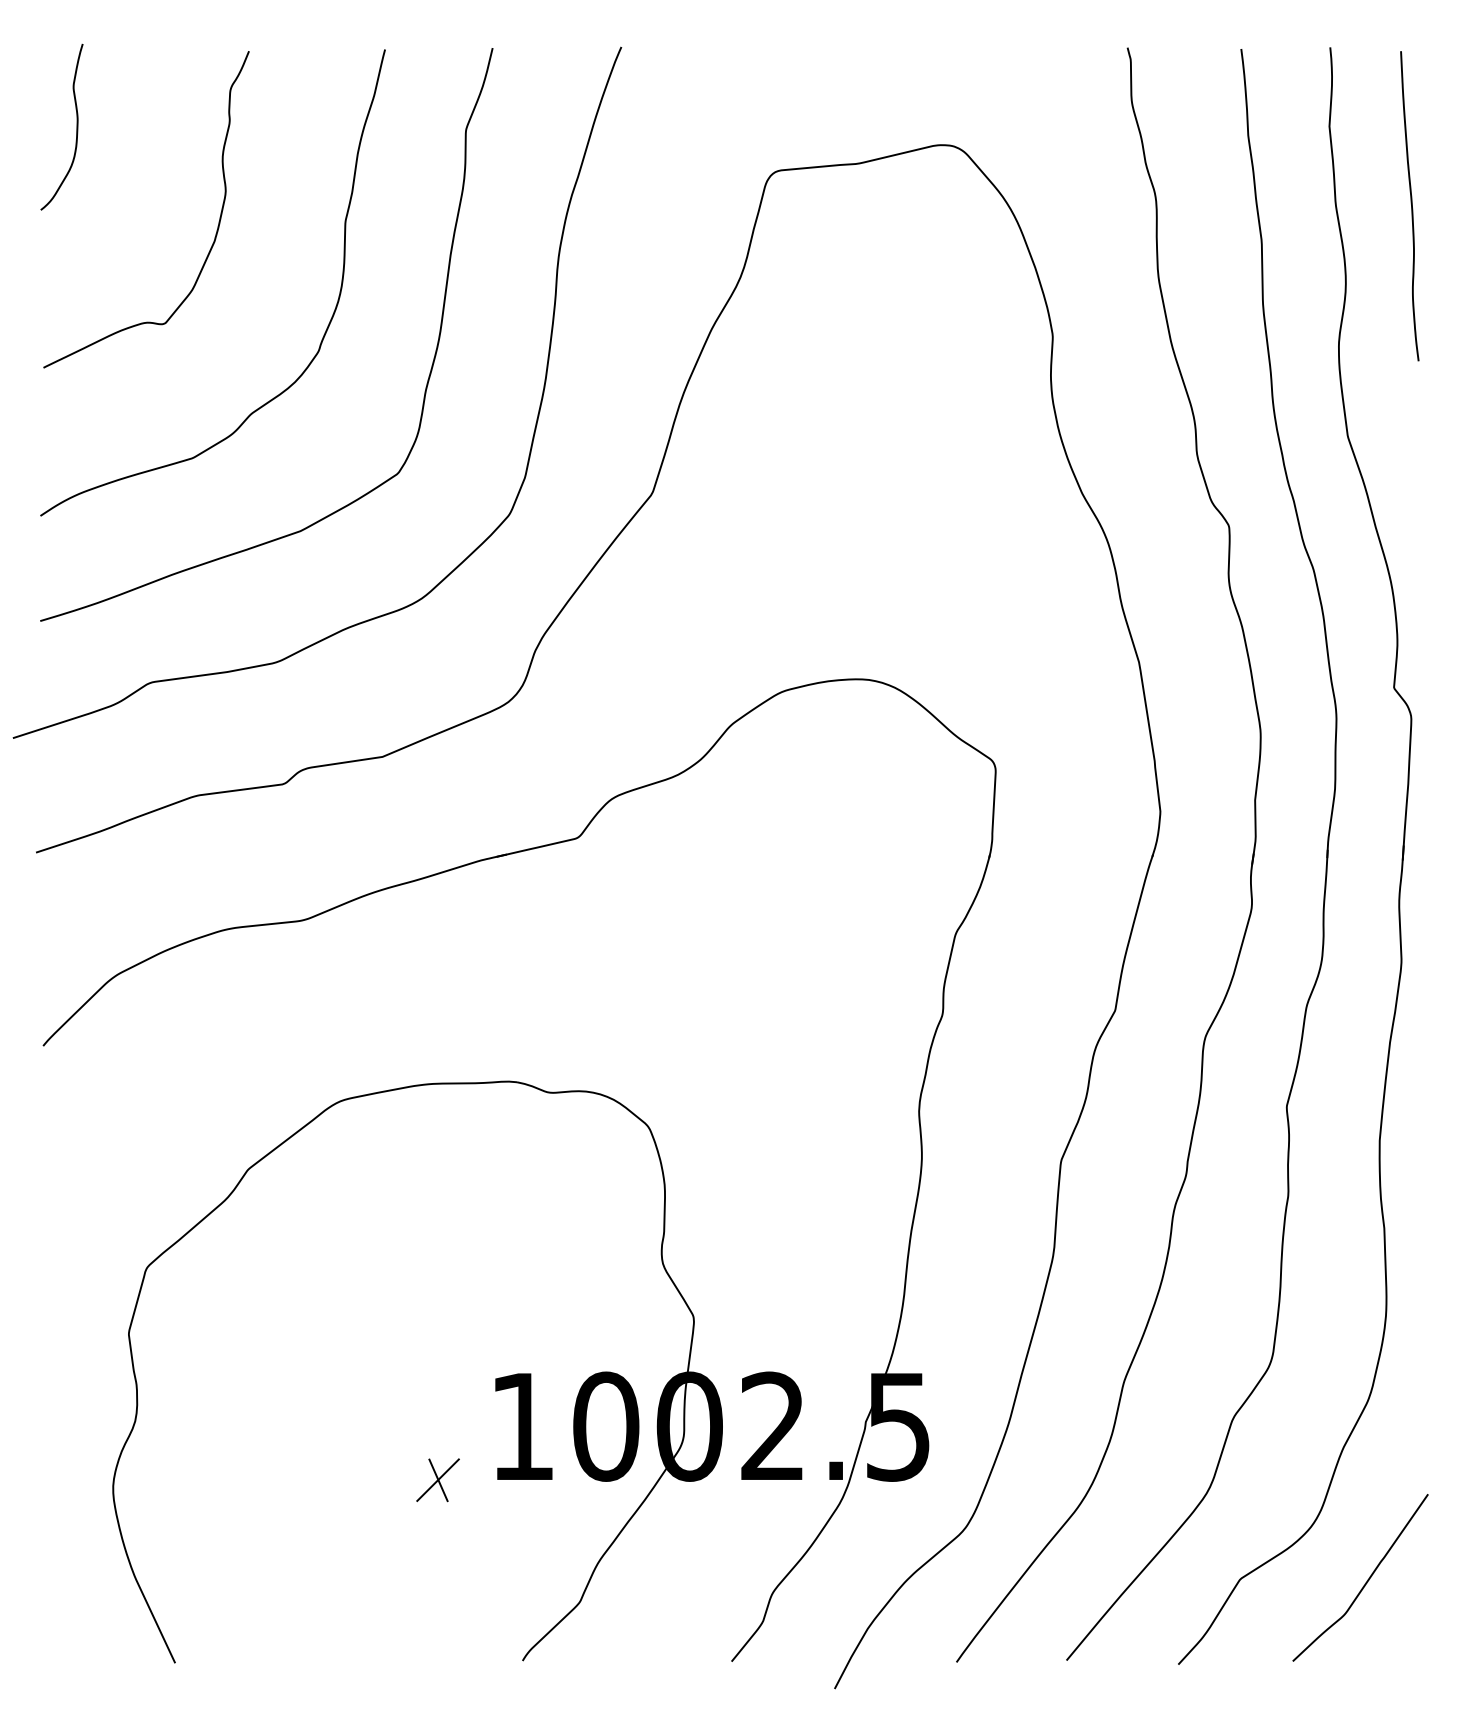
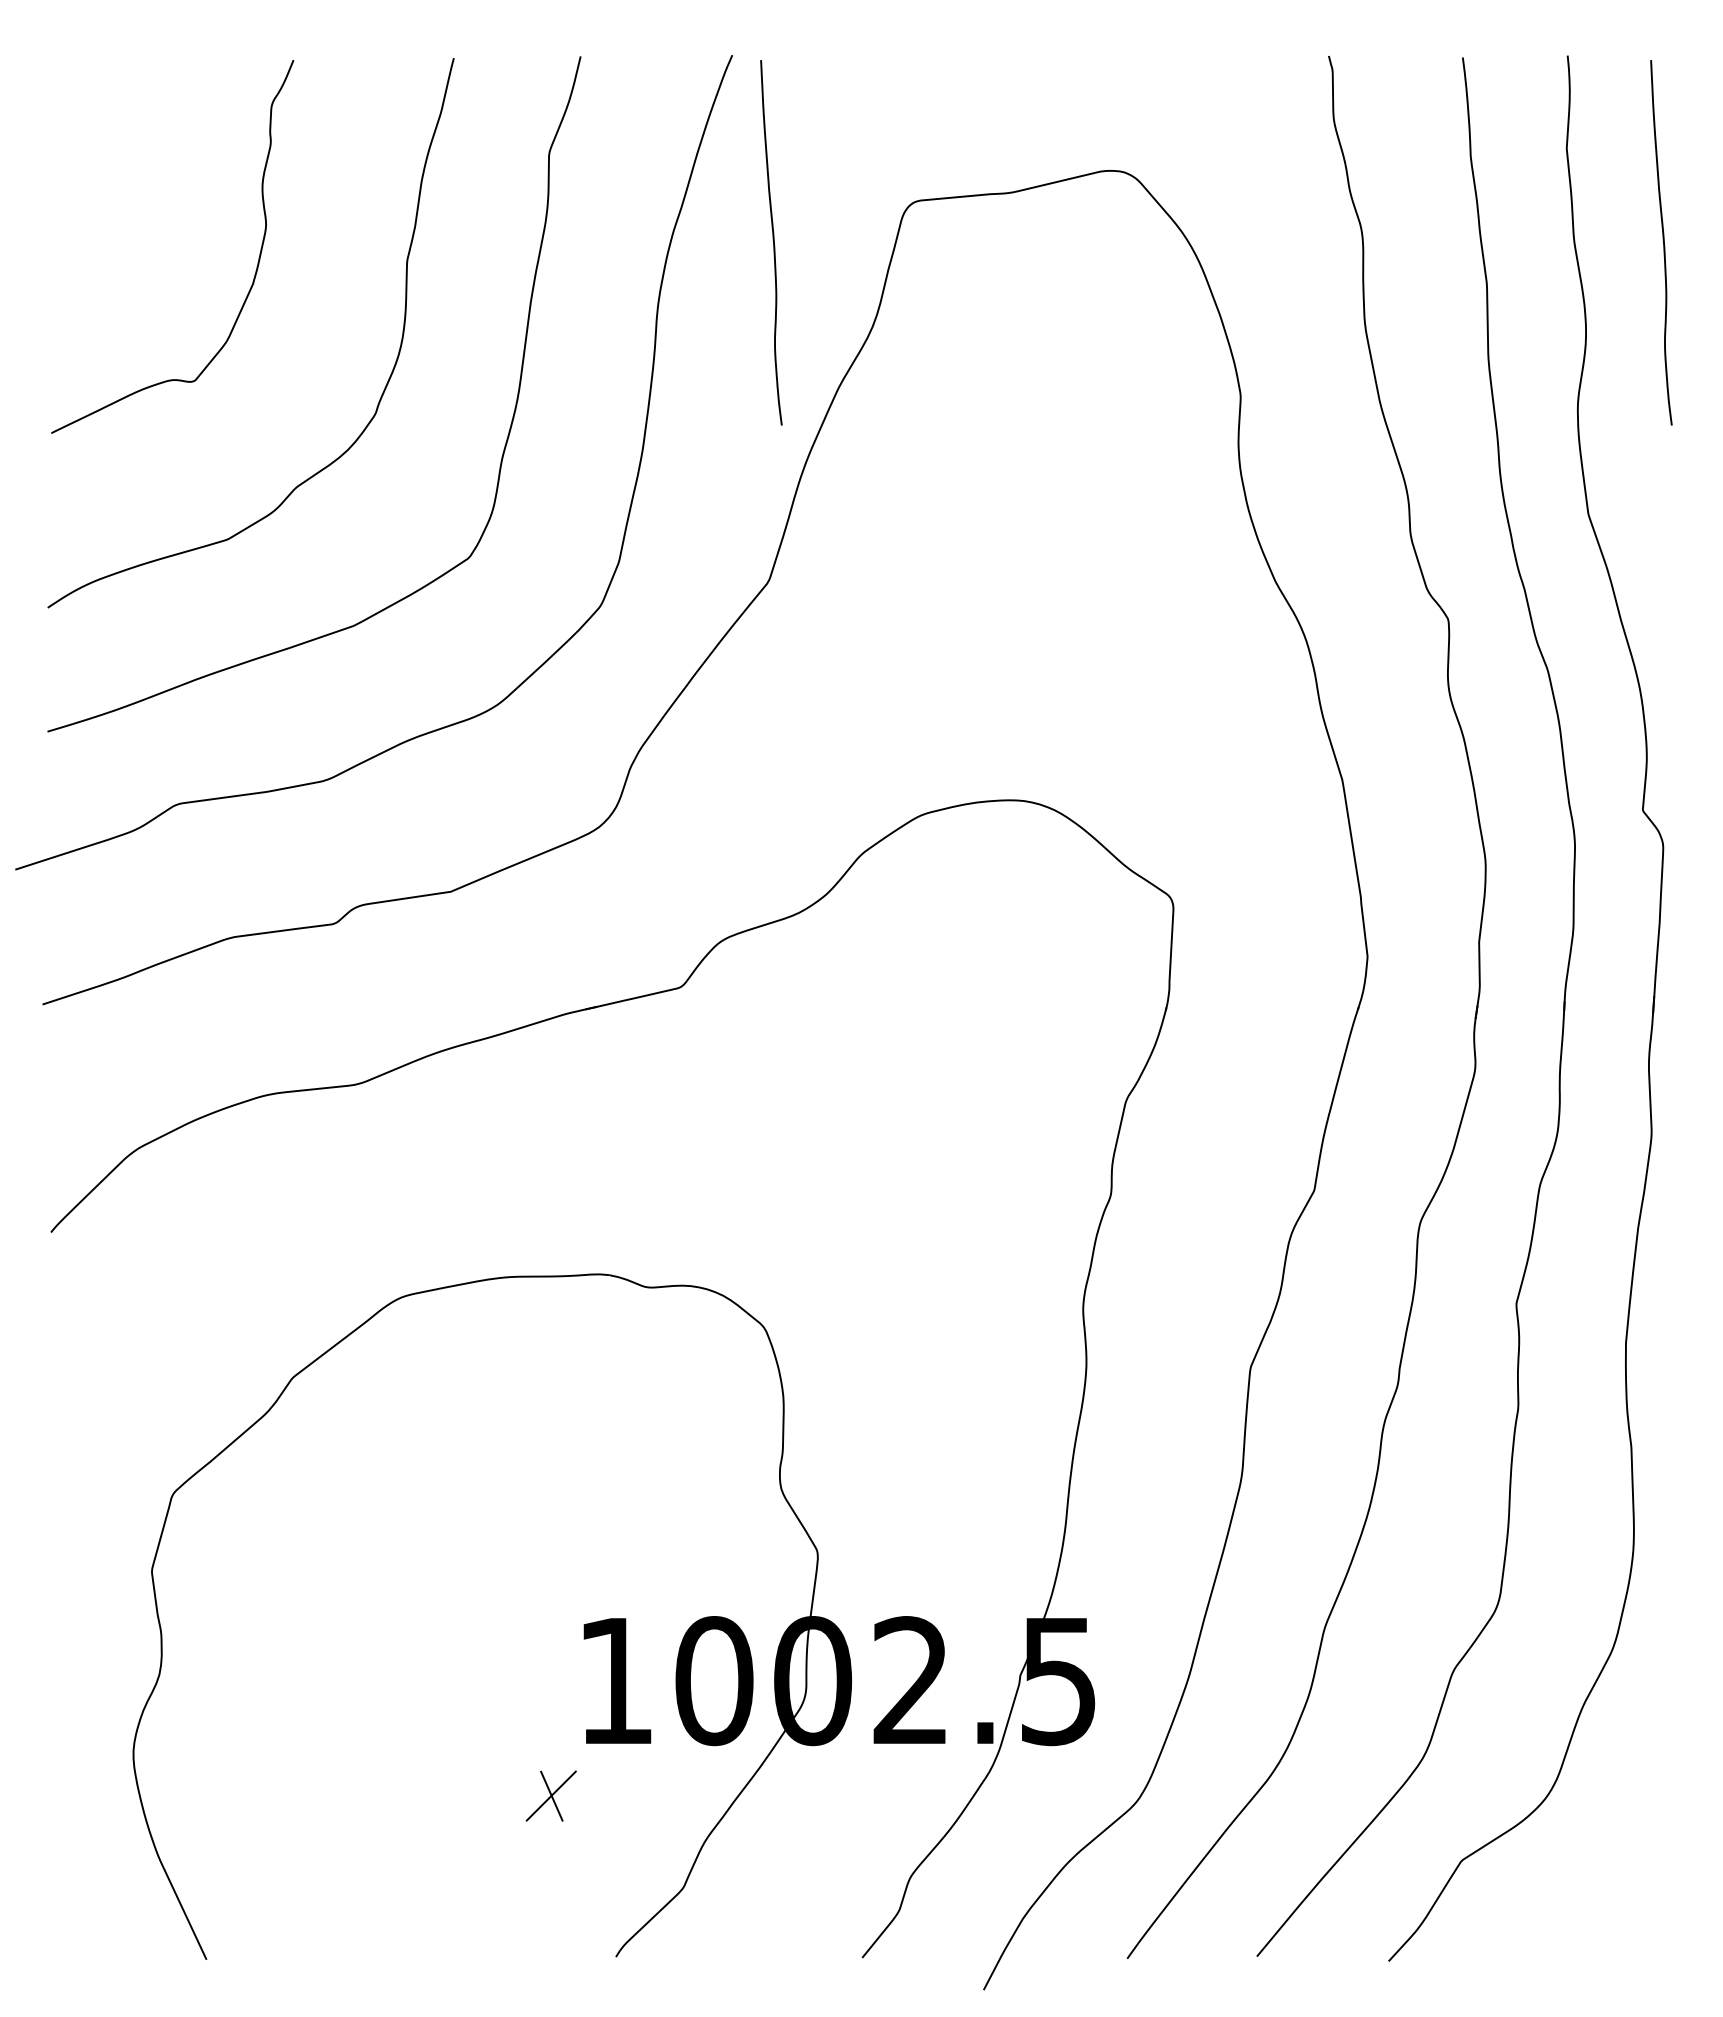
curve: (76, 127) -> (90, 149), removed
curve: (656, 205) -> (773, 242), added
part: (437, 1479) -> (550, 1795), moved
curve: (1365, 1582) -> (1609, 1864), removed

